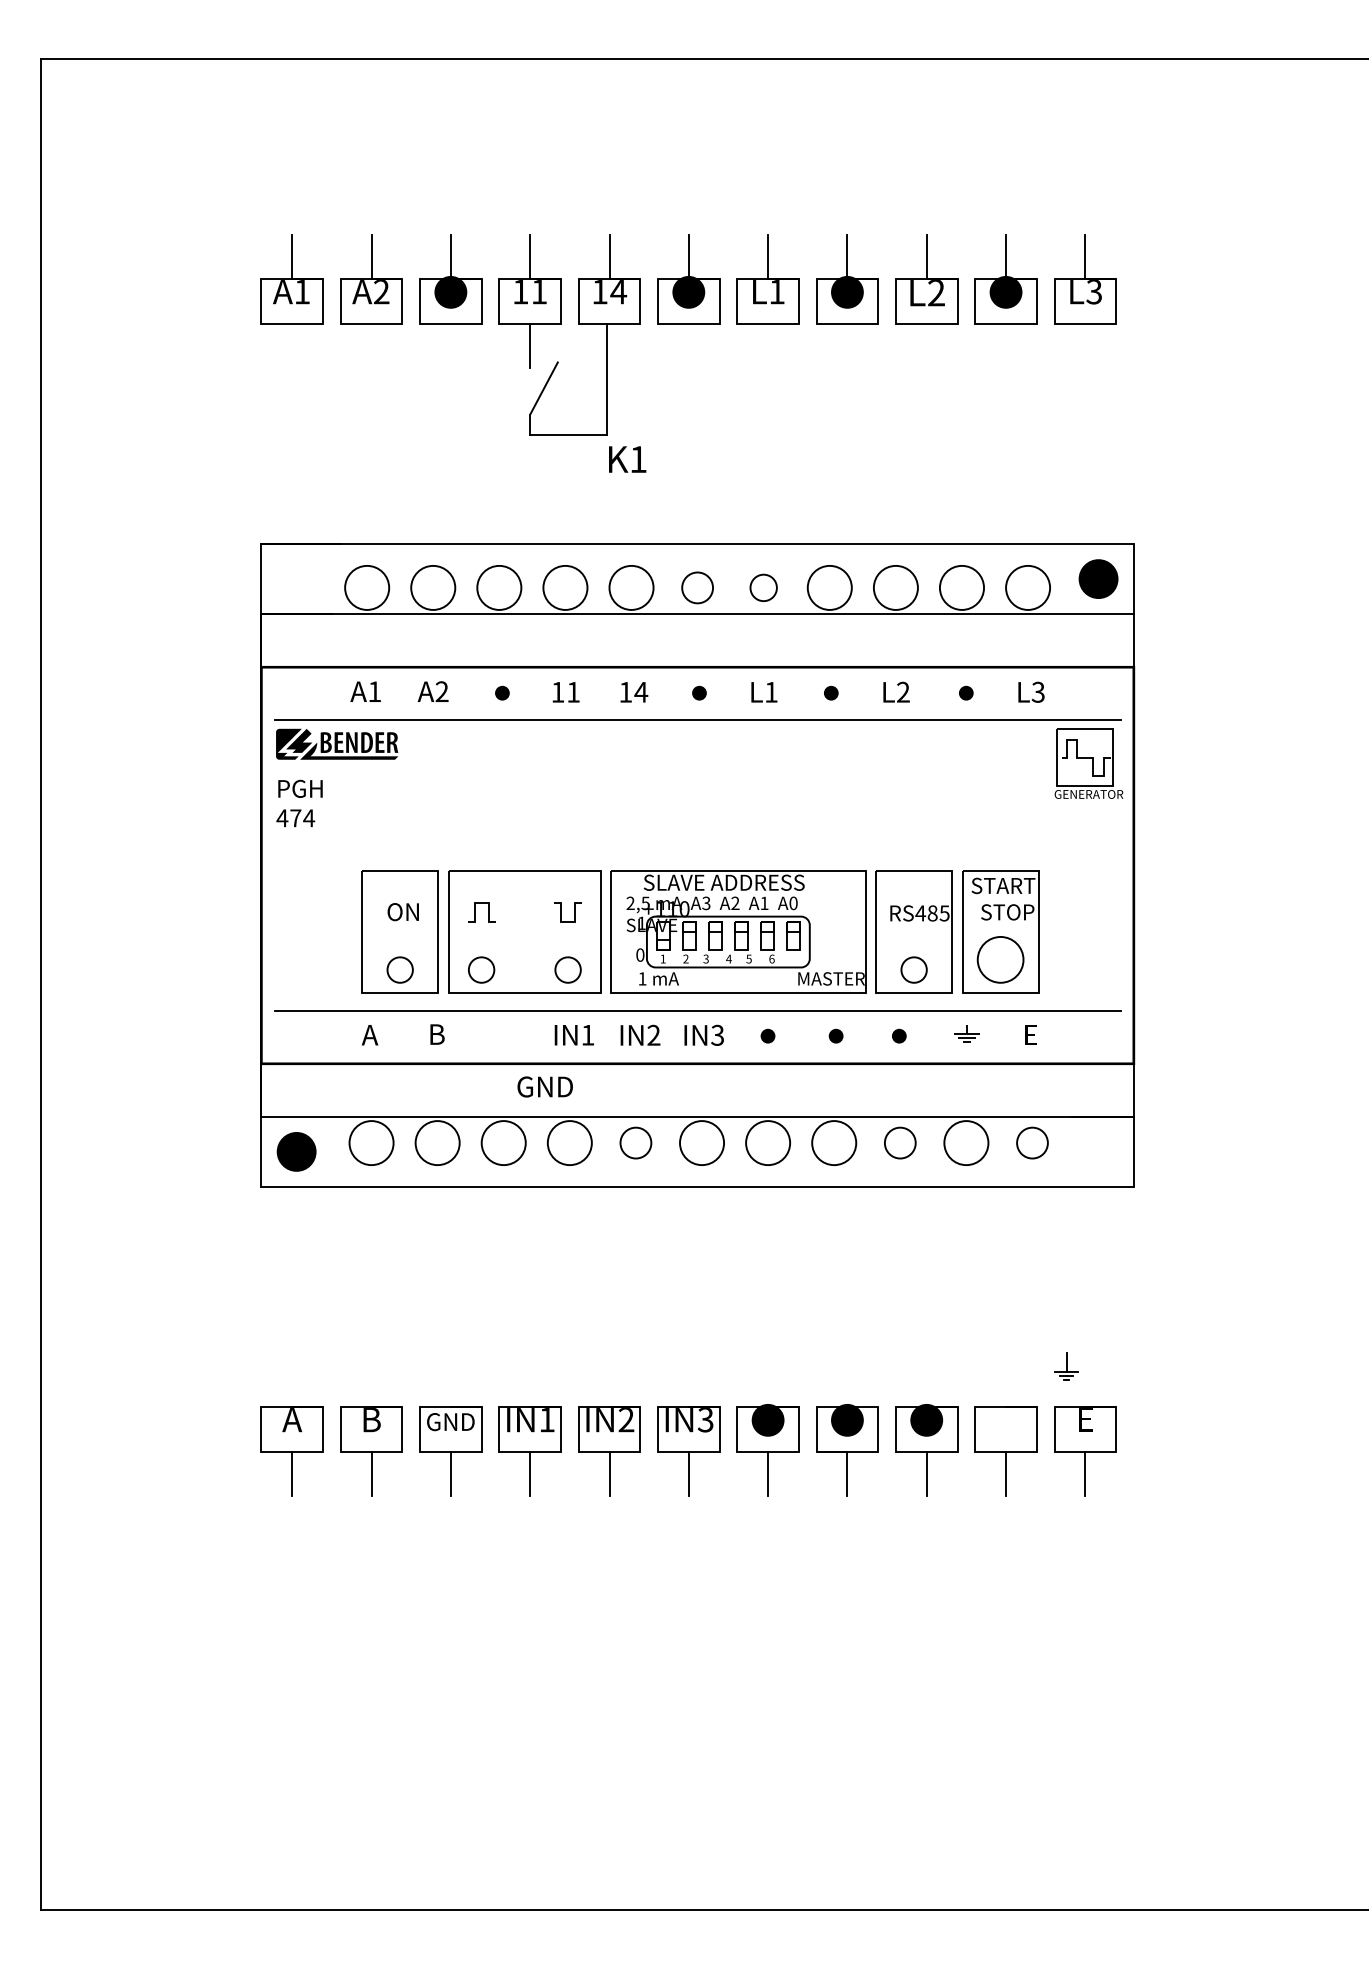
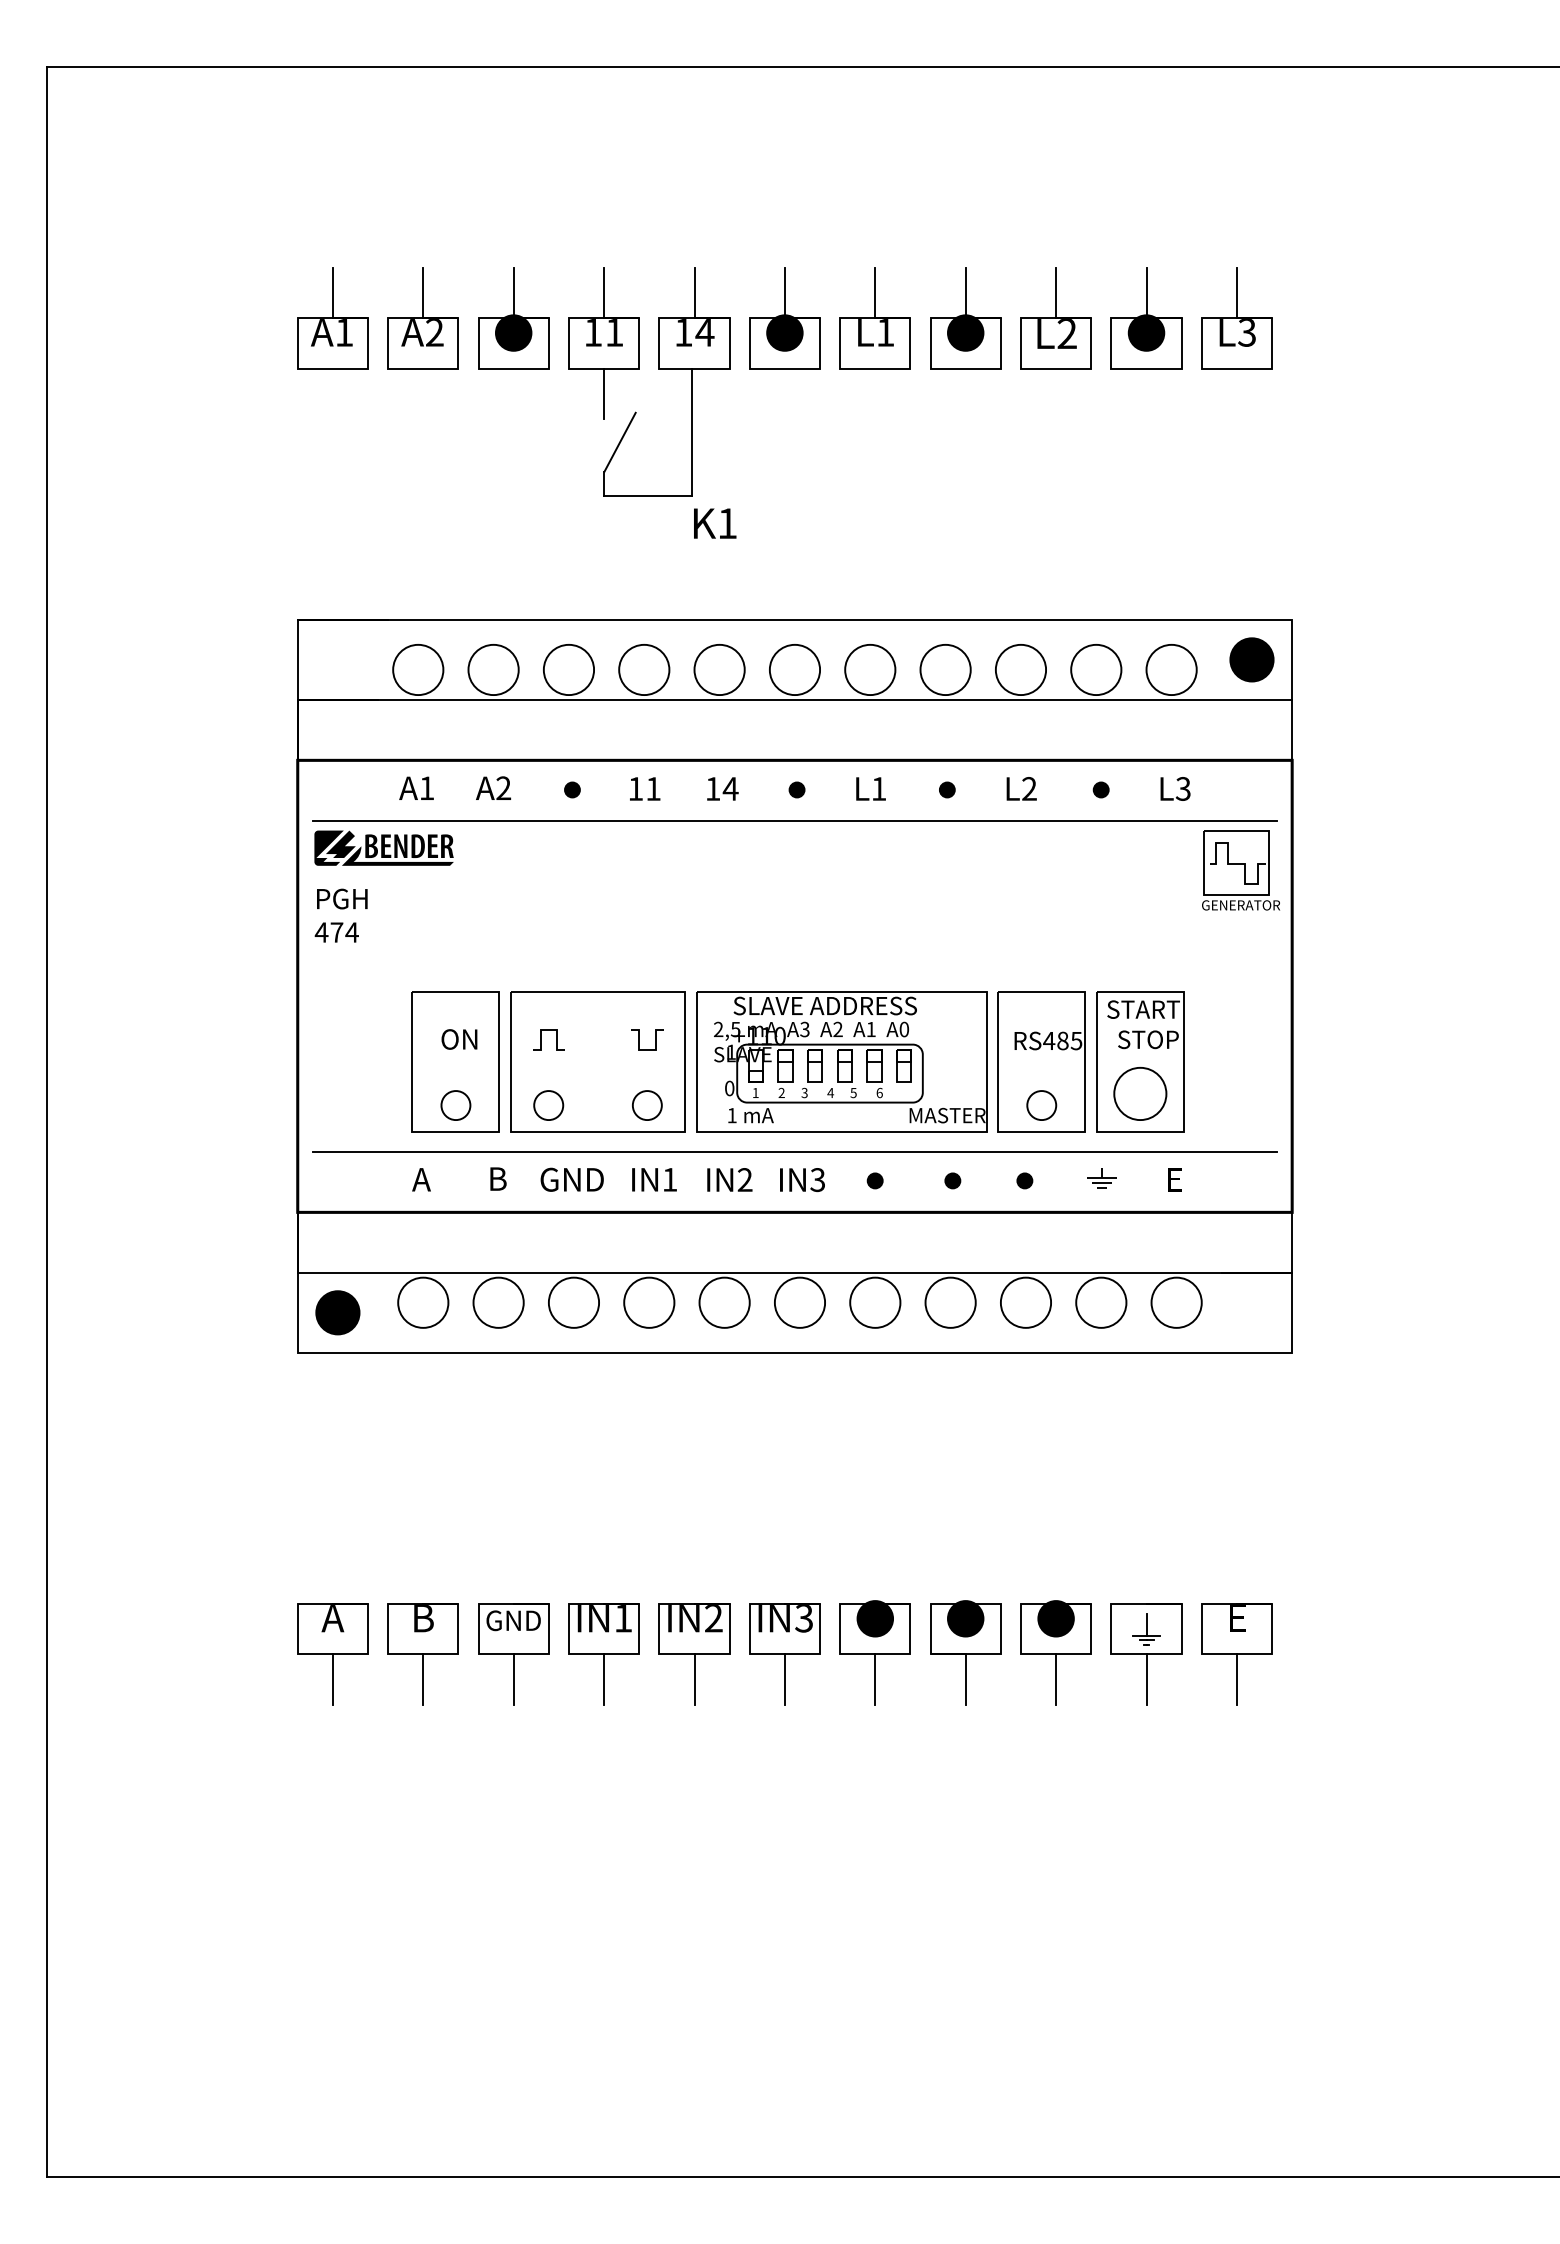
circle: (697, 587) -> (794, 669), size x1.43
circle: (763, 587) -> (870, 669), size x1.67
text: (544, 1086) -> (571, 1179), moved
circle: (635, 1142) -> (724, 1302), size x1.43
circle: (899, 1142) -> (1025, 1302), size x1.43
circle: (1032, 1142) -> (1176, 1302), size x1.43
part: (1066, 1366) -> (1146, 1629), moved

